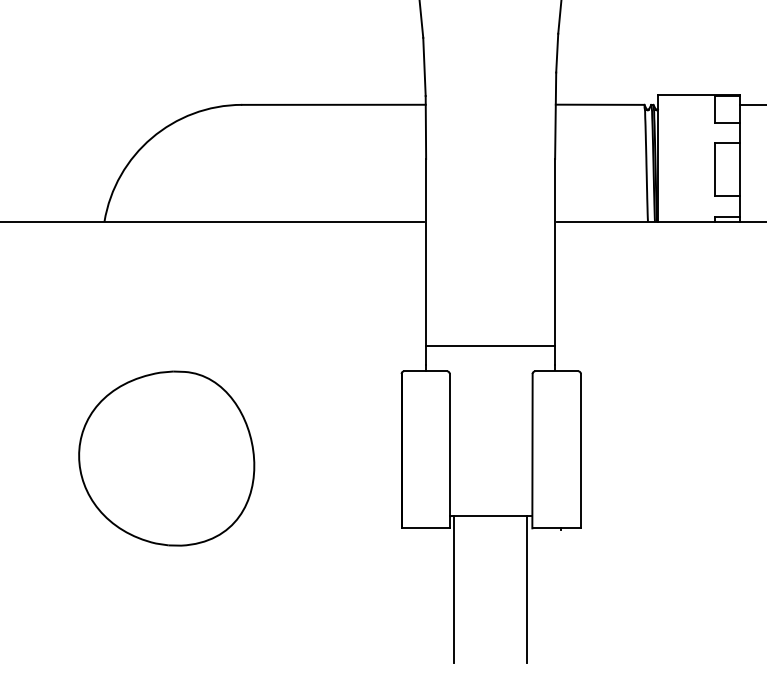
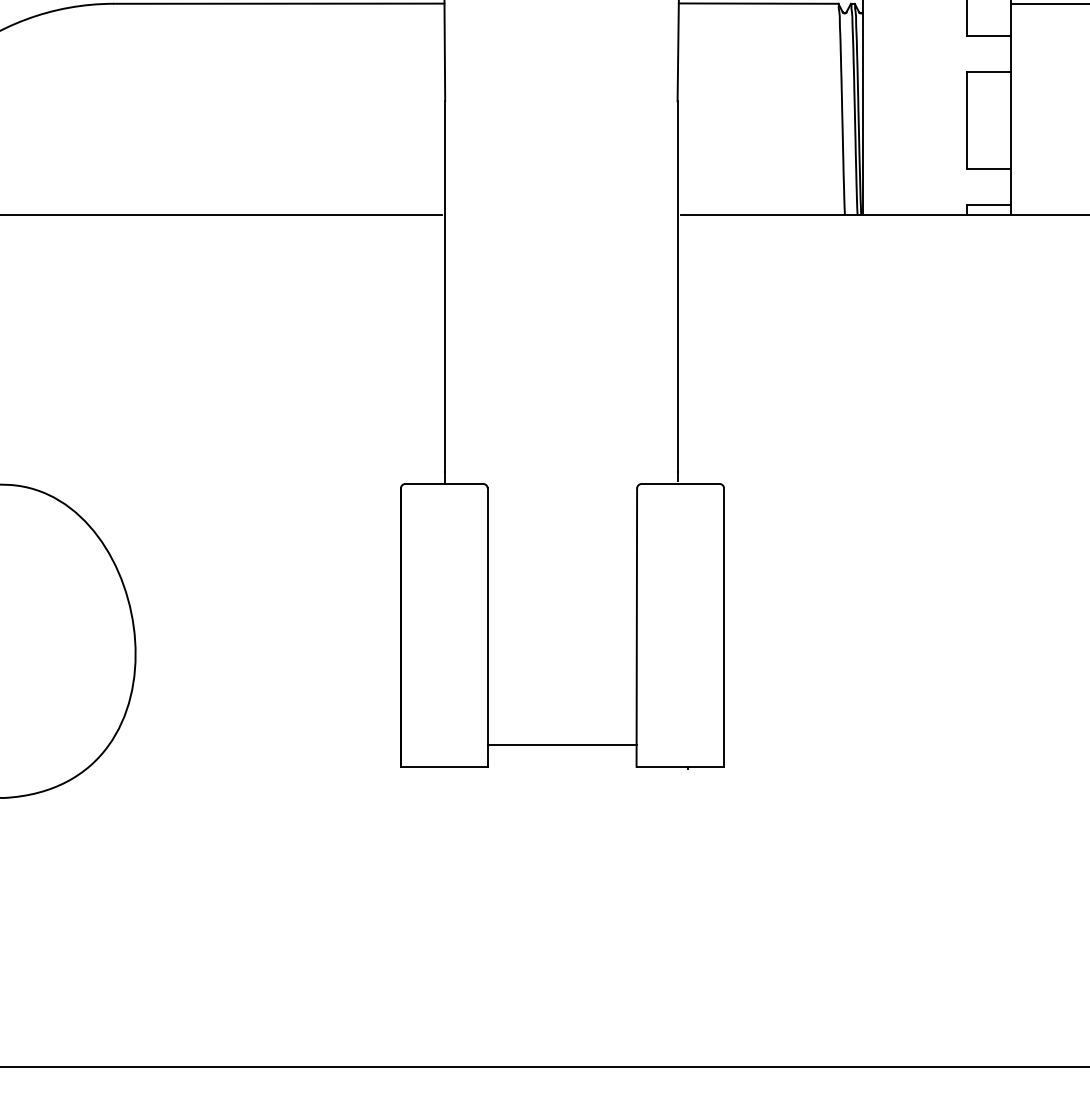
line: (490, 346) -> (561, 439), removed
line: (454, 589) -> (496, 876), removed
line: (527, 589) -> (627, 876), removed

